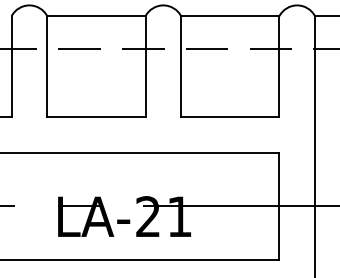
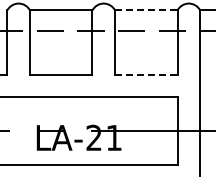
line: (230, 16) -> (146, 10), solid -> dashed
line: (230, 116) -> (146, 74), solid -> dashed

